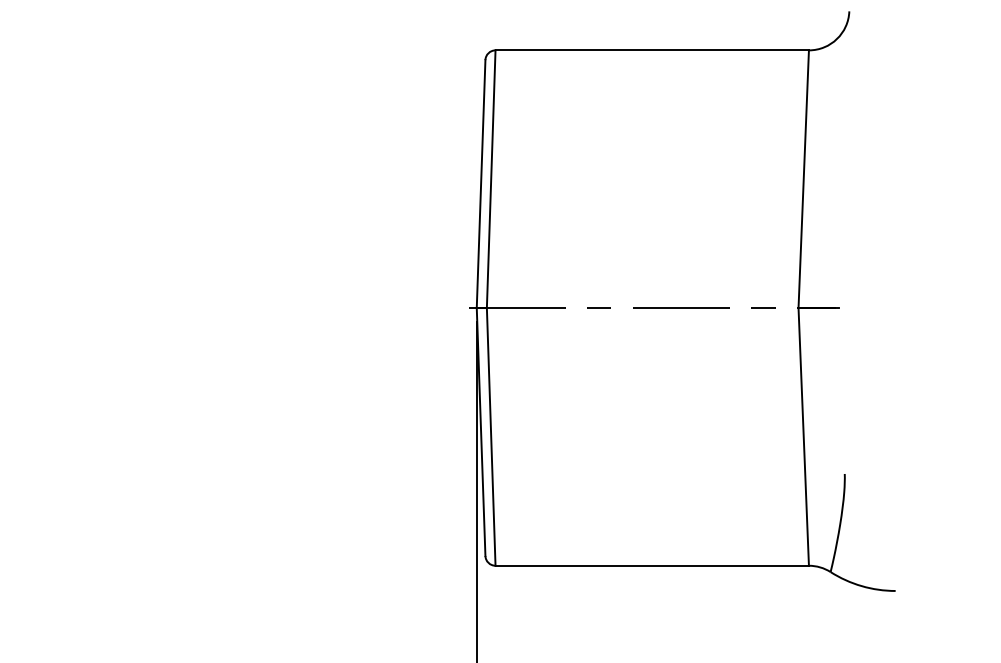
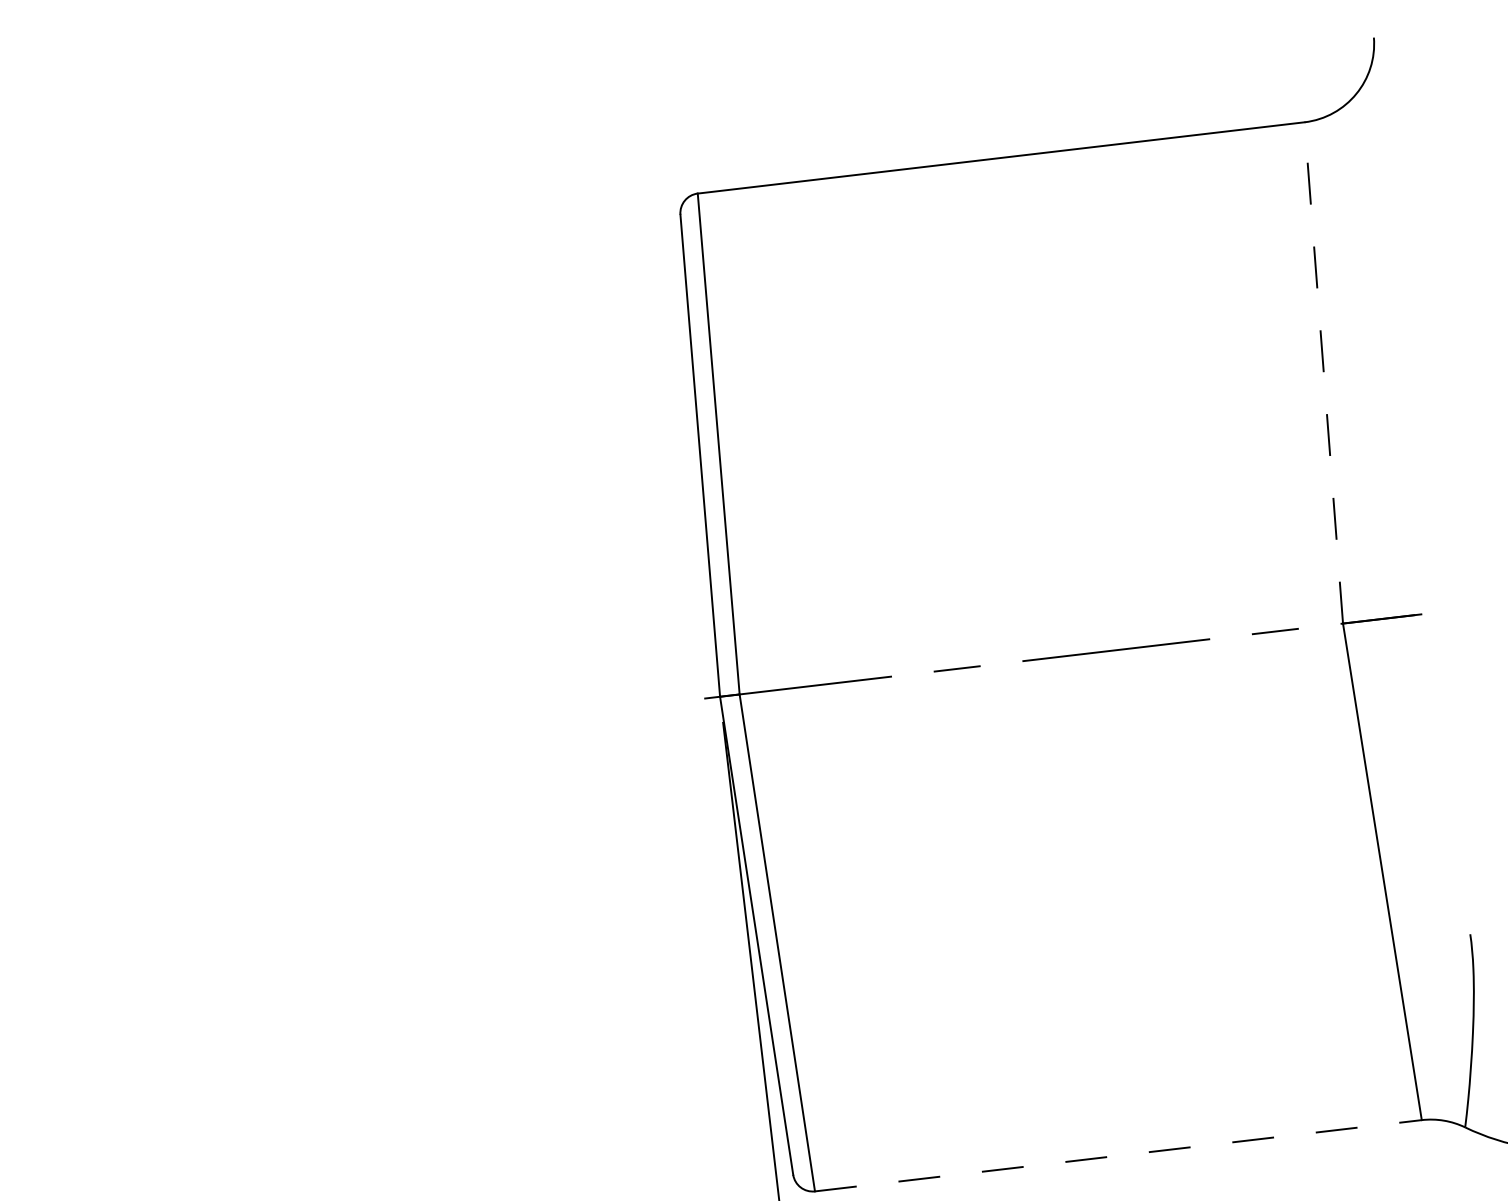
line: (803, 179) -> (1323, 373), solid -> dashed
line: (652, 565) -> (1118, 1155), solid -> dashed

